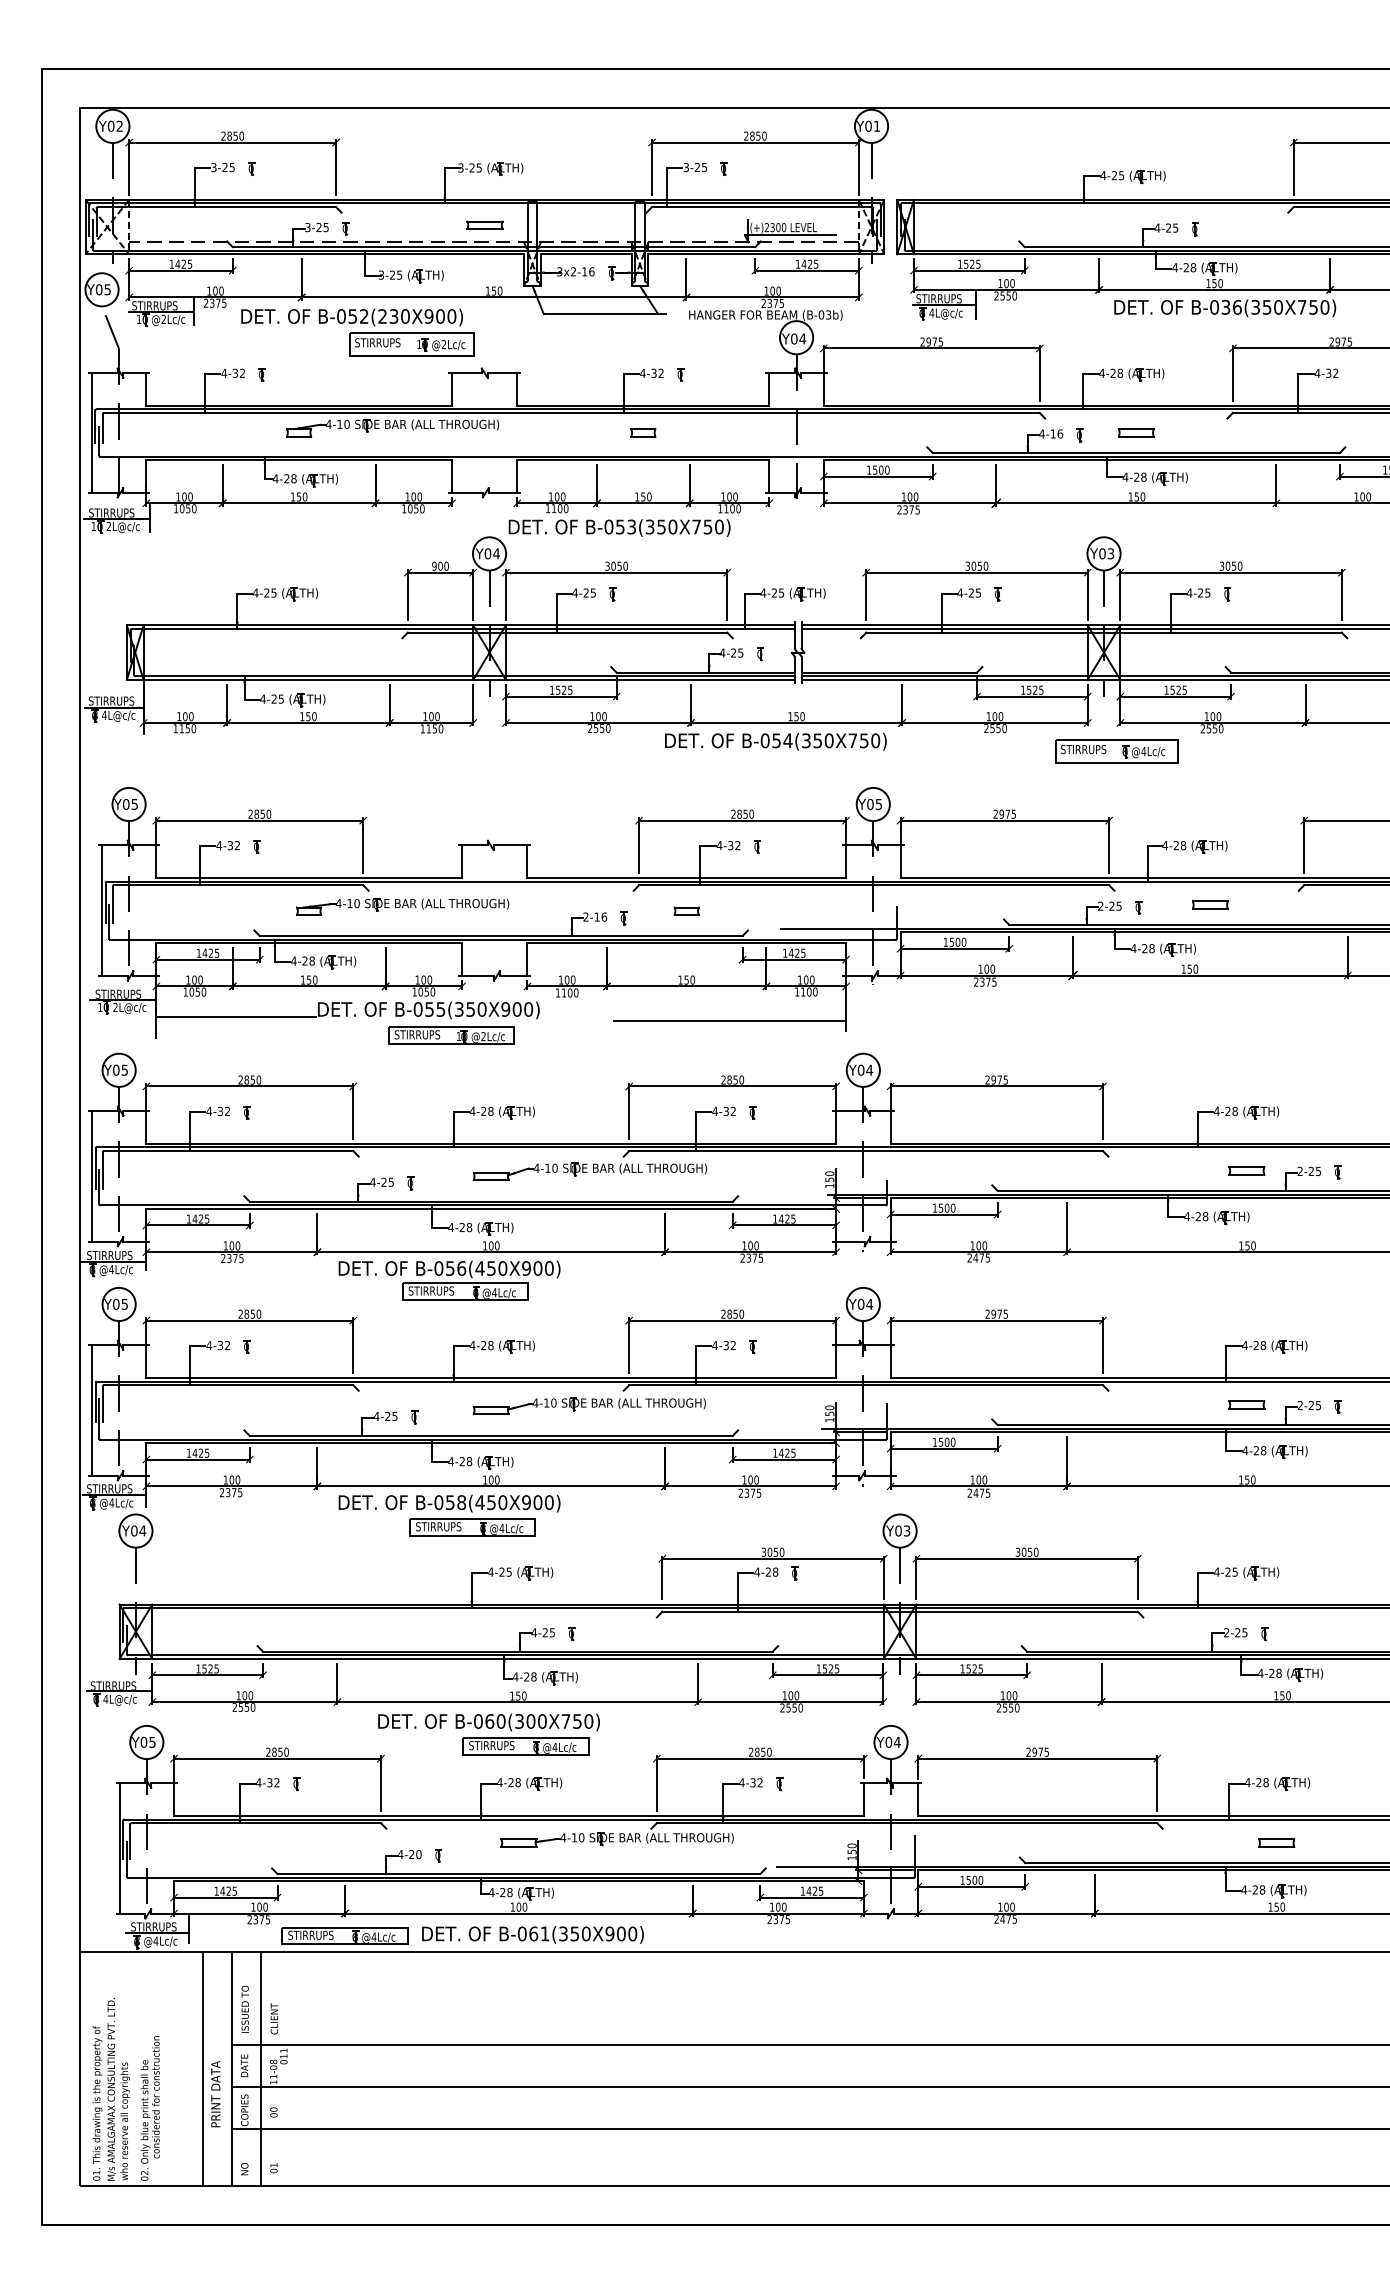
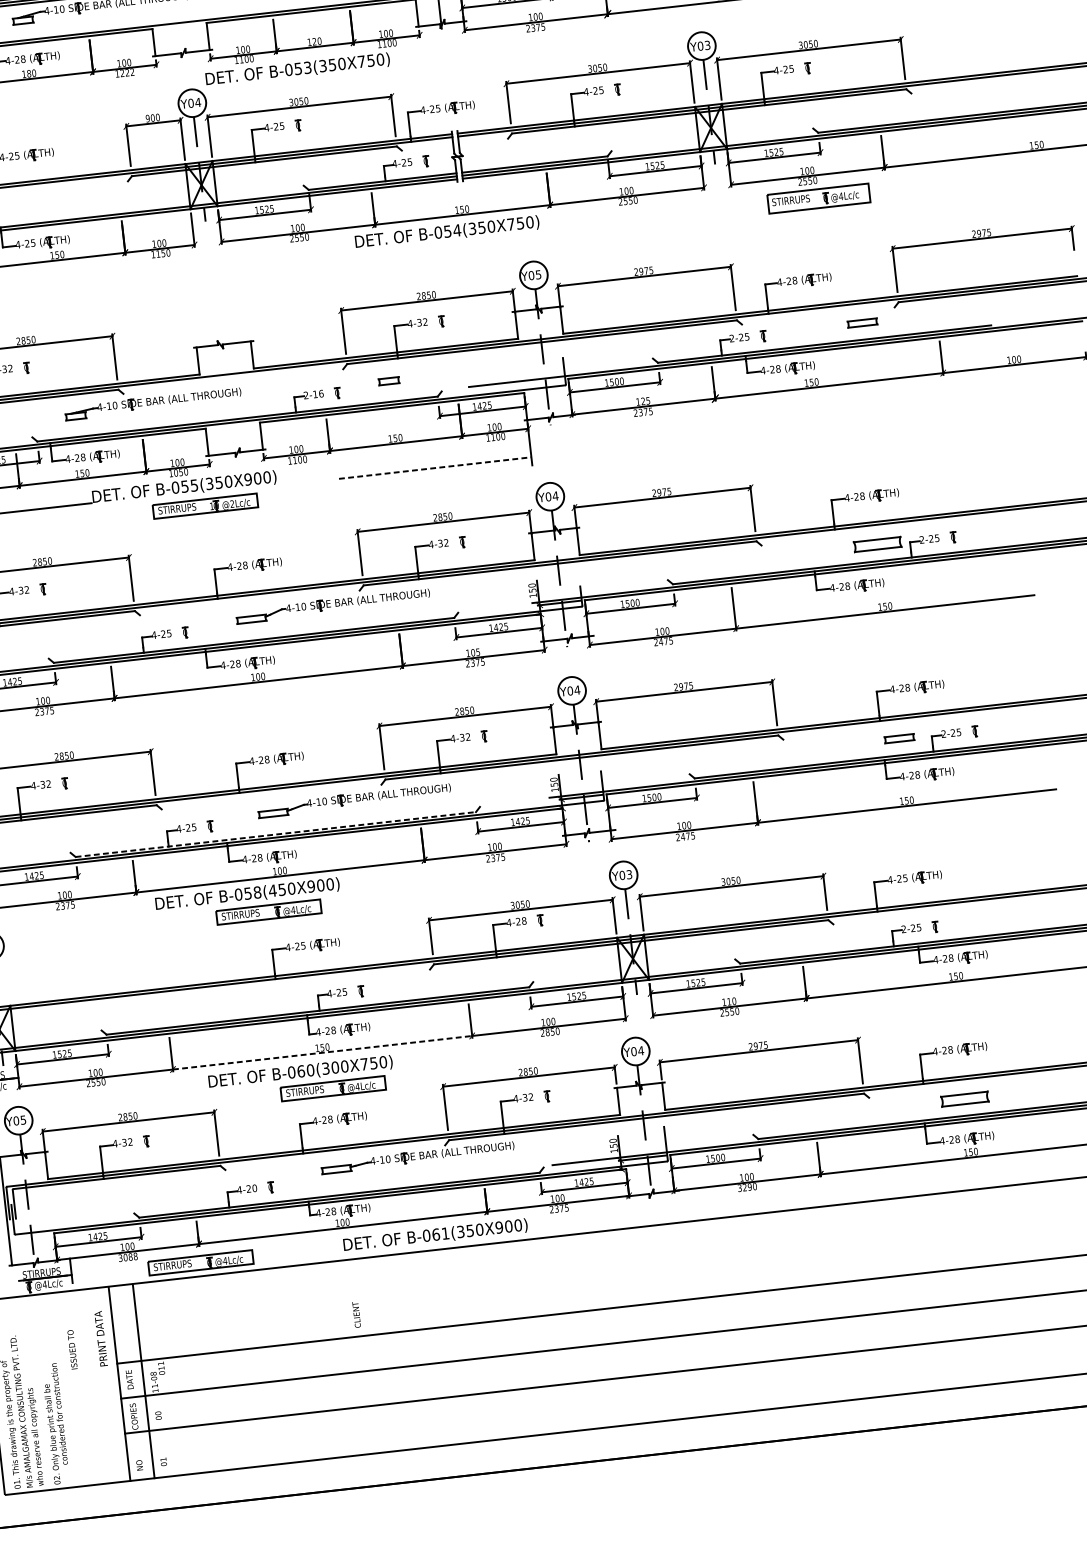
text: (298, 496) -> (28, 73), 150 -> 180
text: (643, 496) -> (314, 41), 150 -> 120
text: (416, 508) -> (127, 72), 1050 -> 1222
part: (1116, 751) -> (818, 198), moved
part: (1210, 904) -> (862, 322), moved
text: (989, 968) -> (645, 400), 100 -> 125
line: (730, 1020) -> (435, 467), solid -> dashed
part: (1246, 1170) -> (877, 544), size x1.6
text: (756, 1245) -> (478, 651), 100 -> 105
part: (449, 1280) -> (226, 709), removed
line: (491, 1435) -> (275, 834), solid -> dashed
text: (1008, 1695) -> (728, 1001), 100 -> 110
line: (518, 1702) -> (323, 1053), solid -> dashed
text: (788, 1707) -> (547, 1032), 2550 -> 2850
part: (1276, 1842) -> (964, 1098), size x1.6
text: (258, 1919) -> (127, 1257), 2375 -> 3088
text: (1005, 1919) -> (747, 1187), 2475 -> 3290
text: (532, 1934) -> (435, 1235), moved
text: (244, 2008) -> (71, 1349), moved
text: (274, 2018) -> (356, 1314), moved
line: (202, 2069) -> (95, 1386), removed
text: (215, 2094) -> (100, 1339), moved

